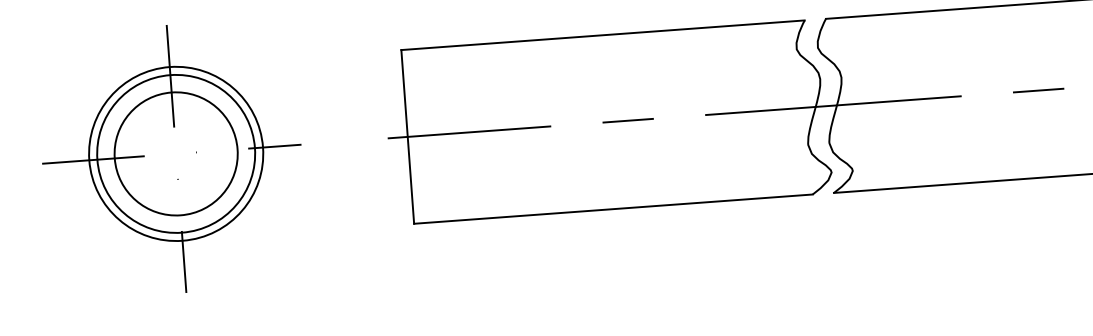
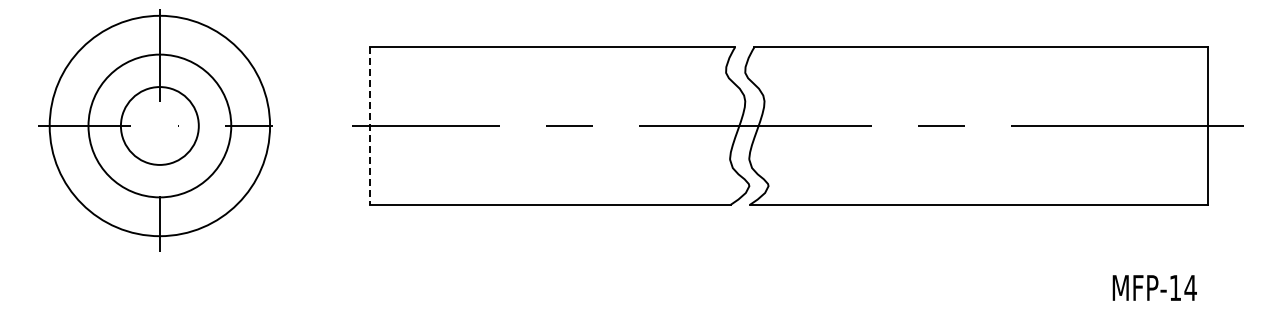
line: (407, 137) -> (369, 126), solid -> dashed
circle: (175, 153) -> (159, 125), size x0.7
circle: (175, 153) -> (159, 125), size x1.4

